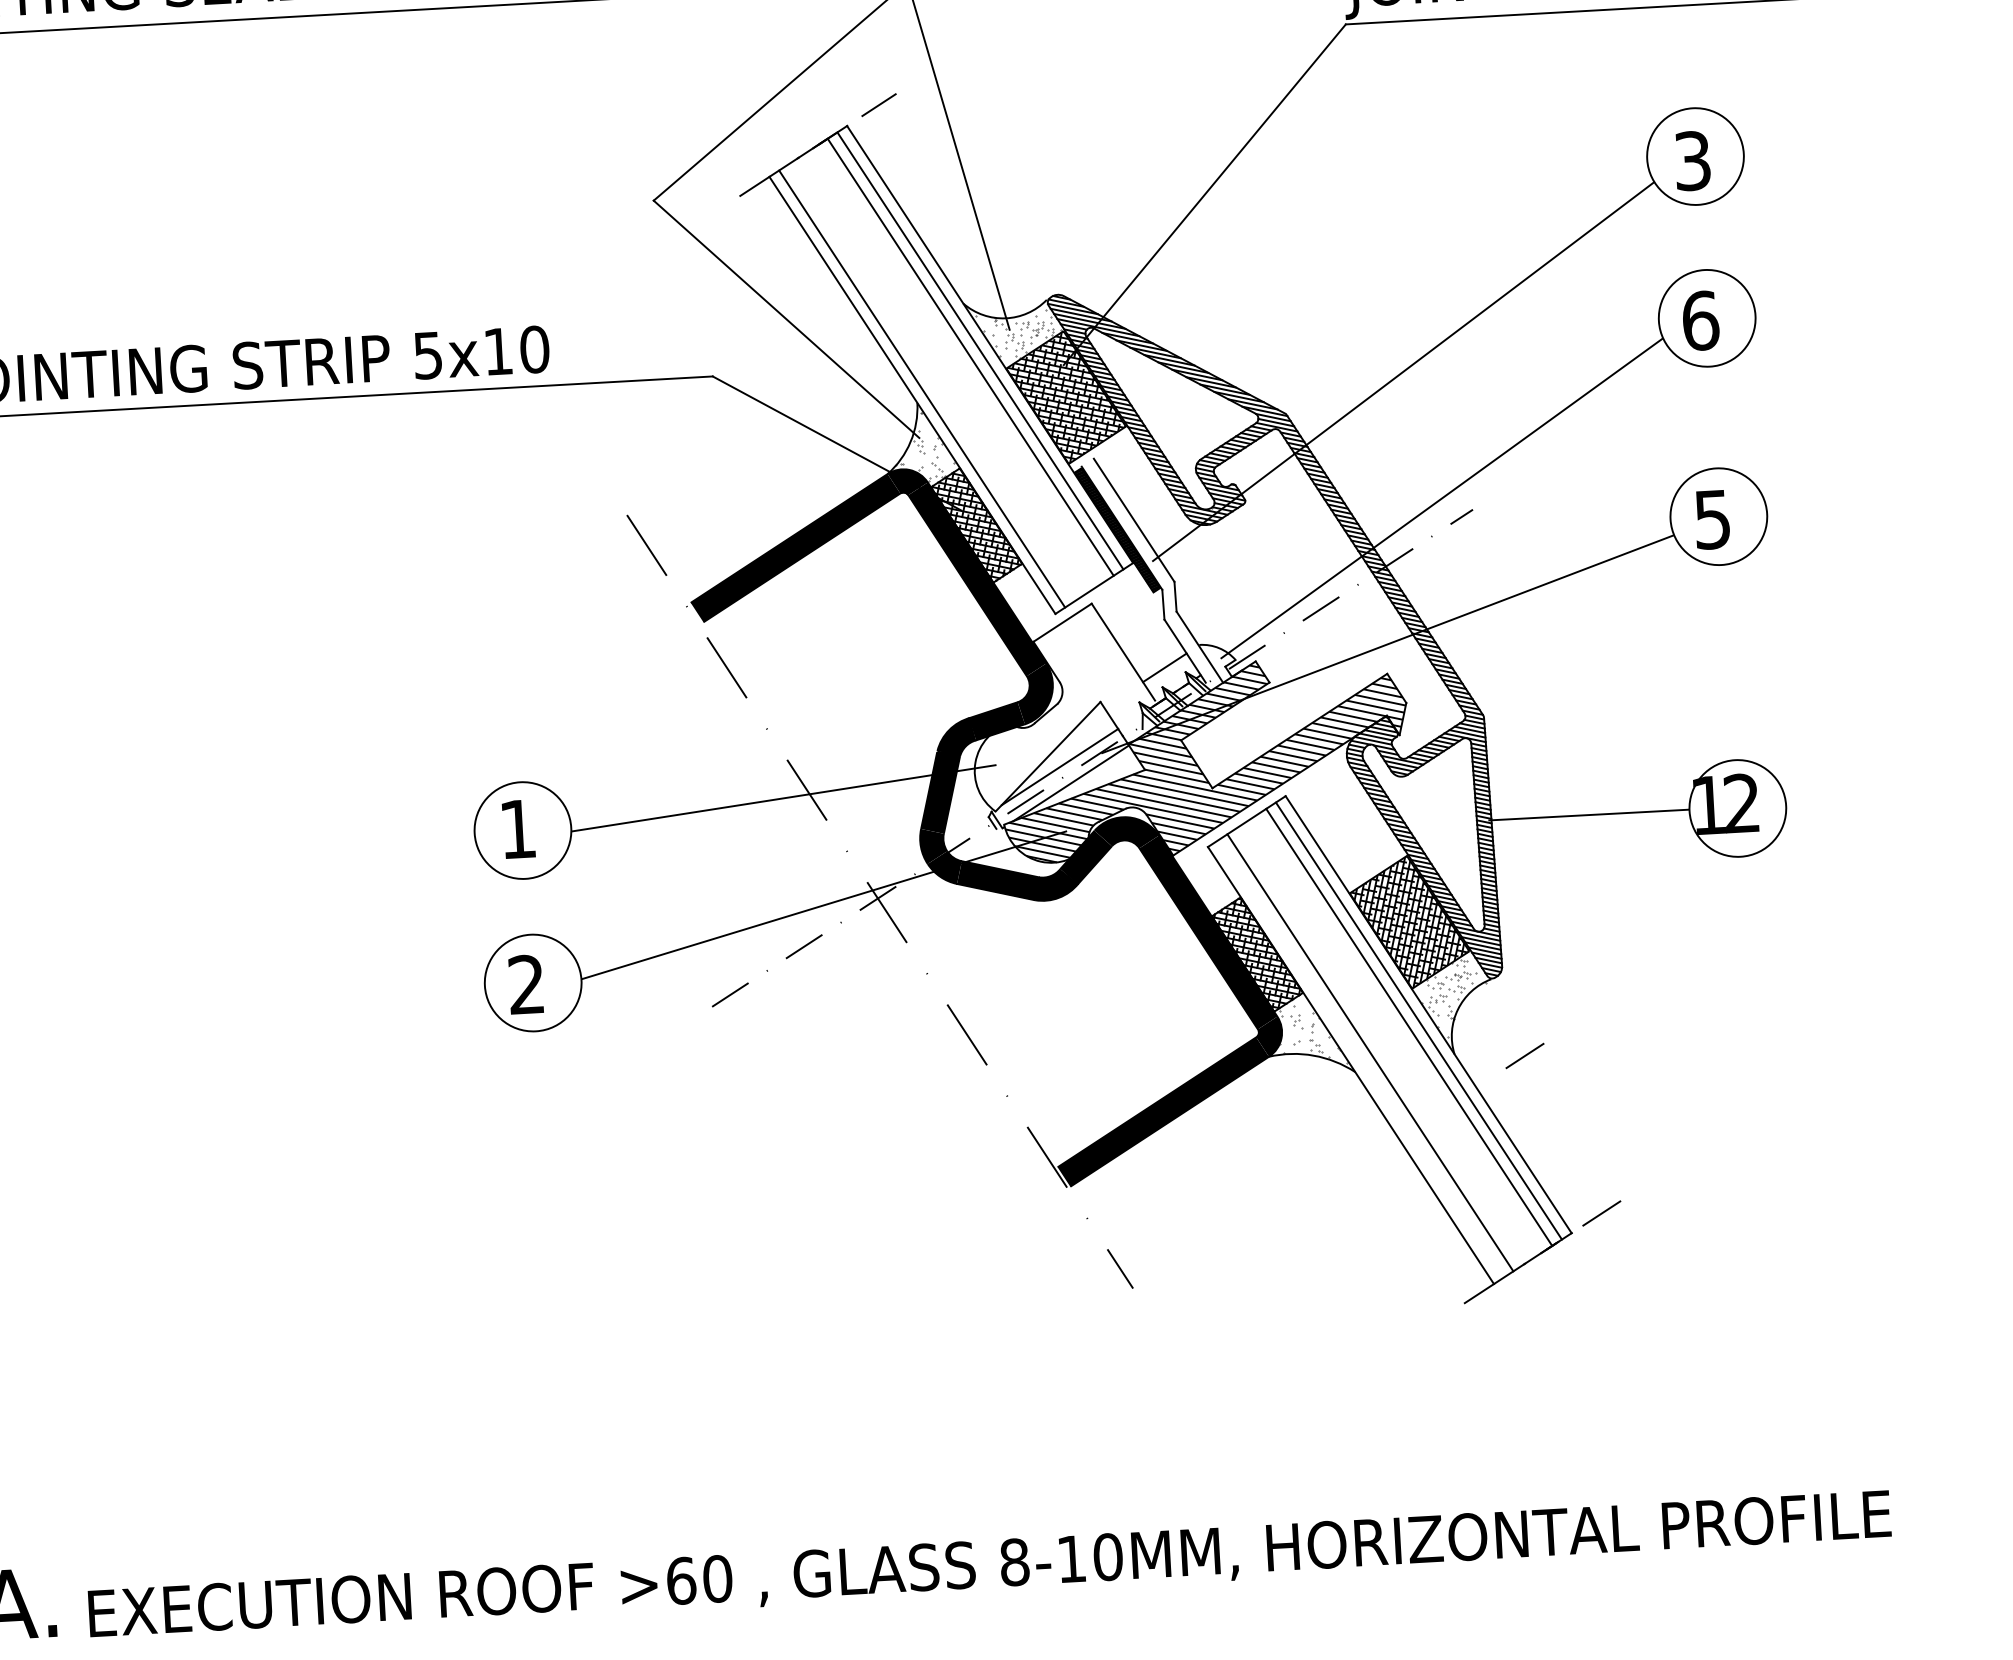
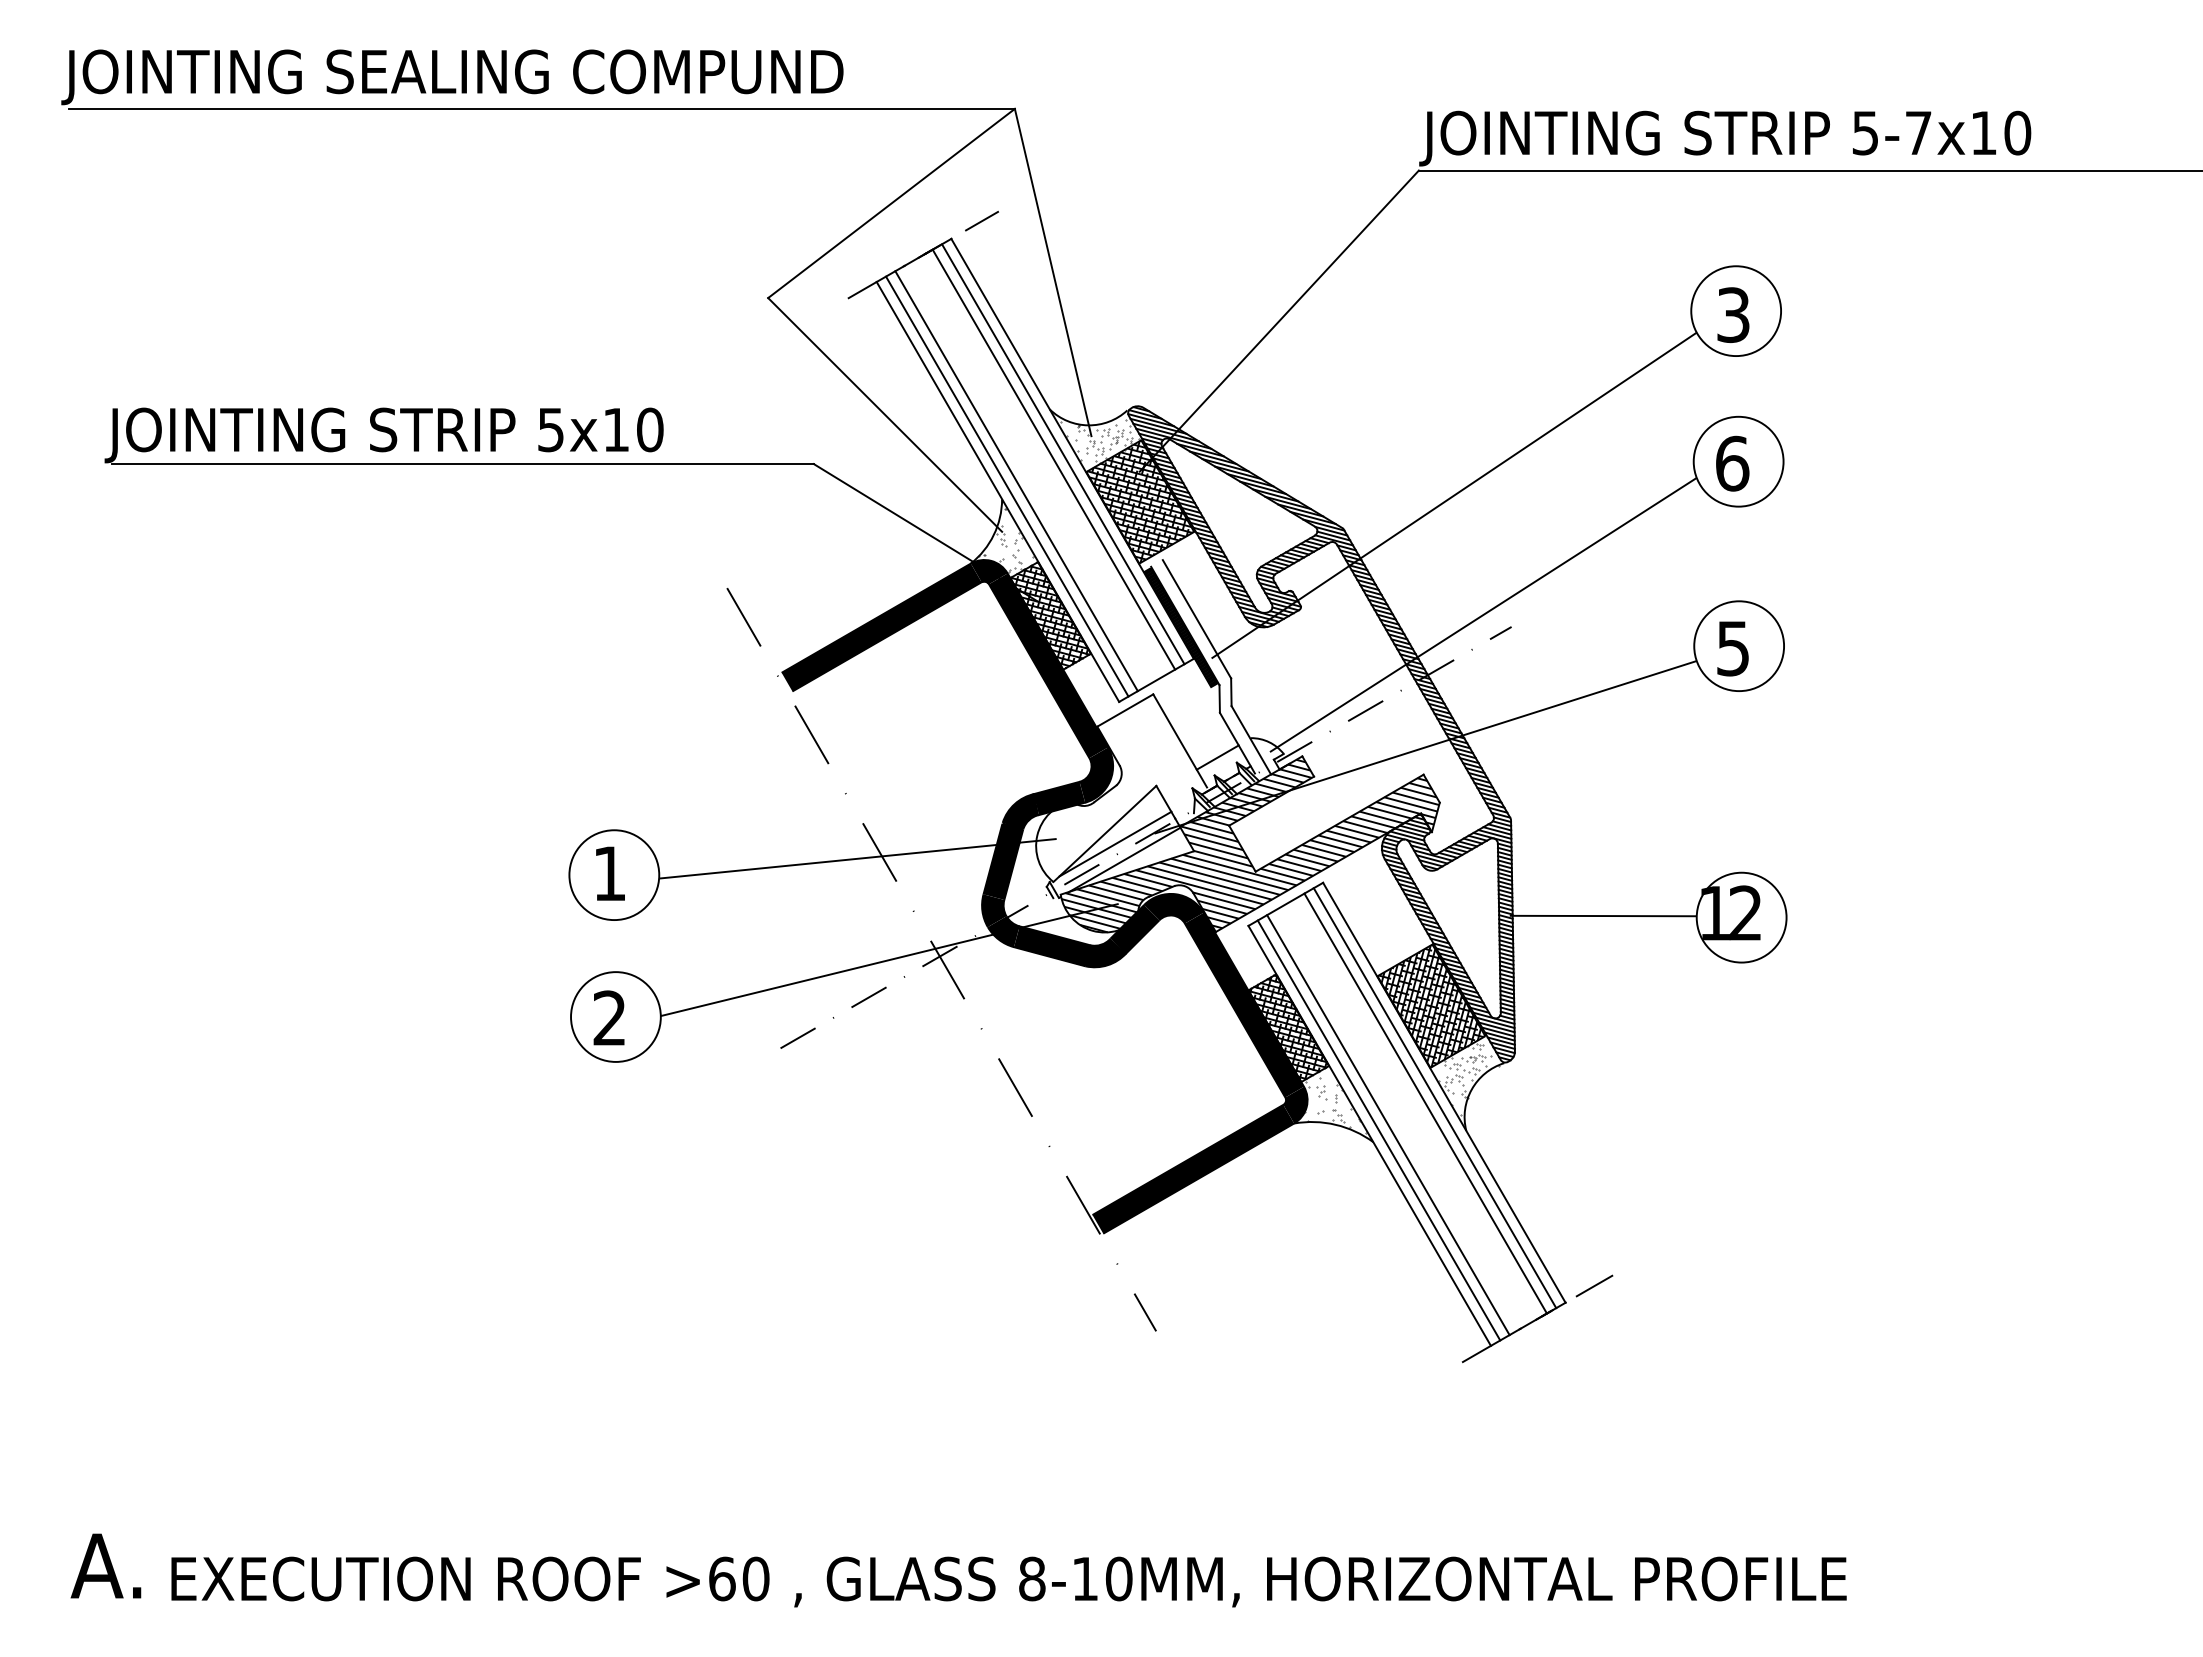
line: (931, 383) -> (1016, 481), added
line: (1524, 1055) -> (1531, 1135), removed
line: (1360, 1059) -> (1378, 1130), added

